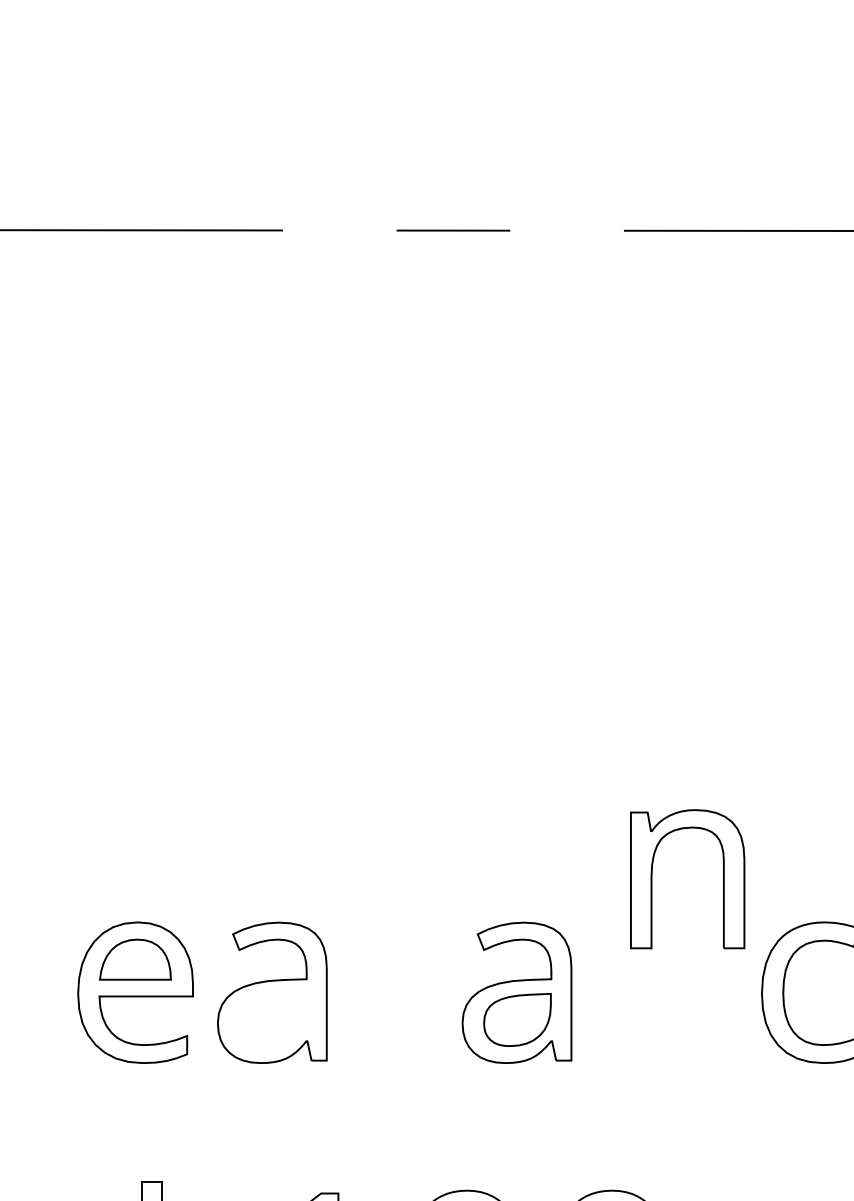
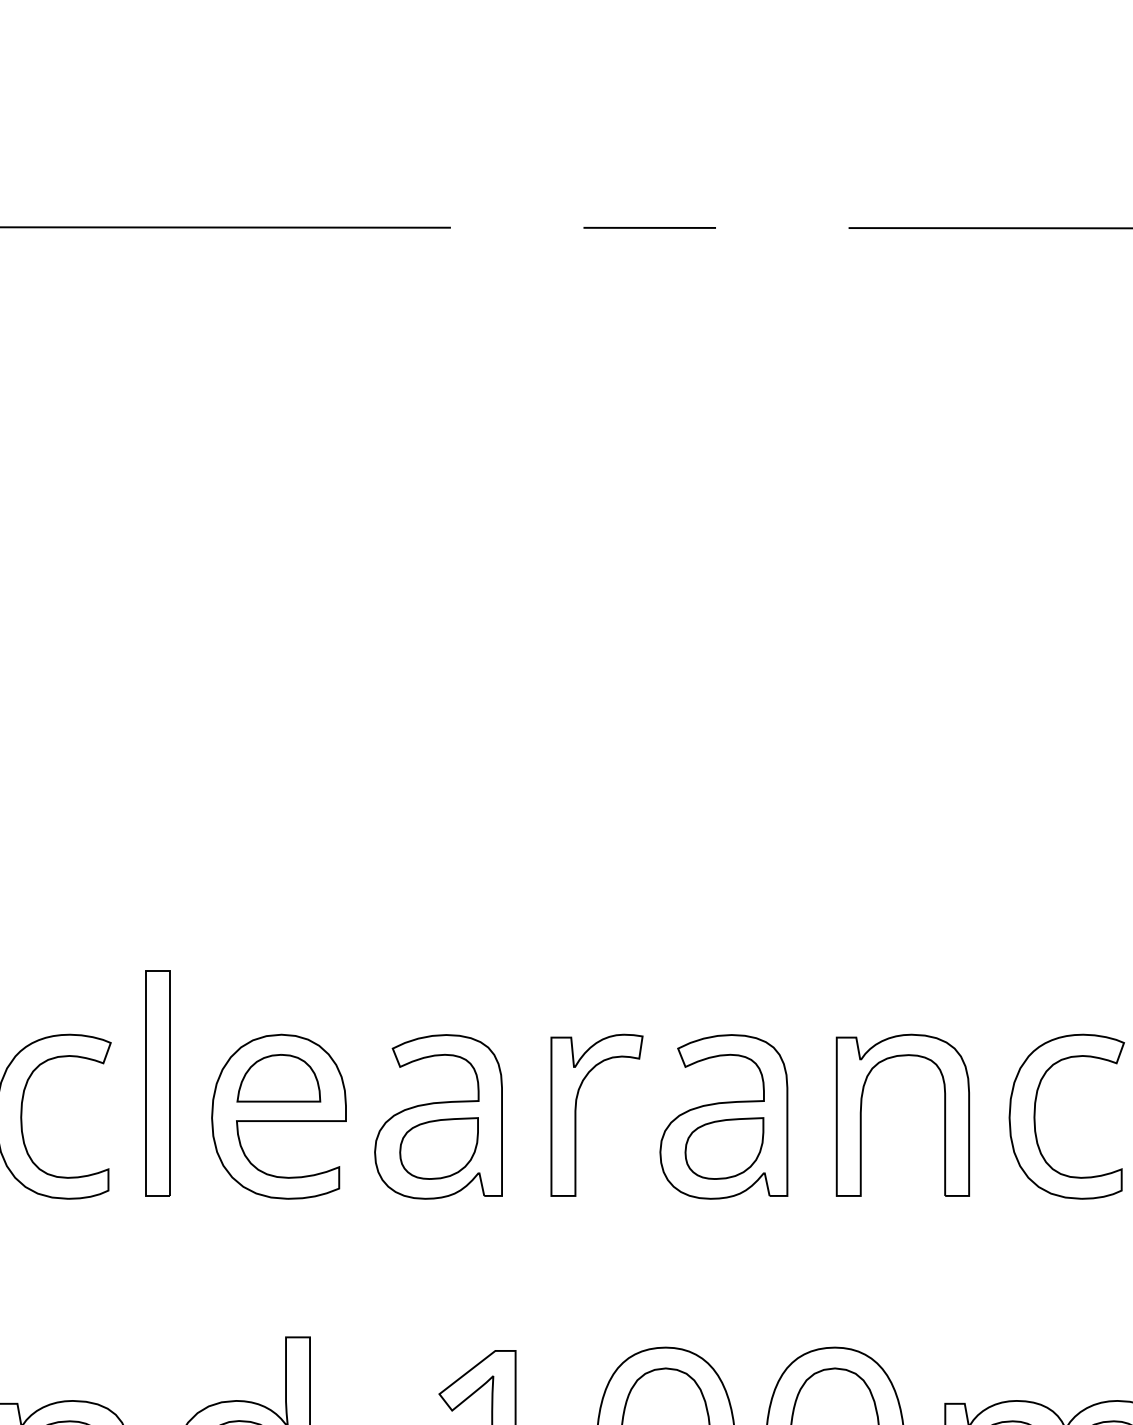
part: (652, 878) -> (861, 1114), moved
part: (31, 964) -> (157, 1083), added
part: (390, 990) -> (576, 1114), added
part: (272, 1019) -> (438, 1148), added

